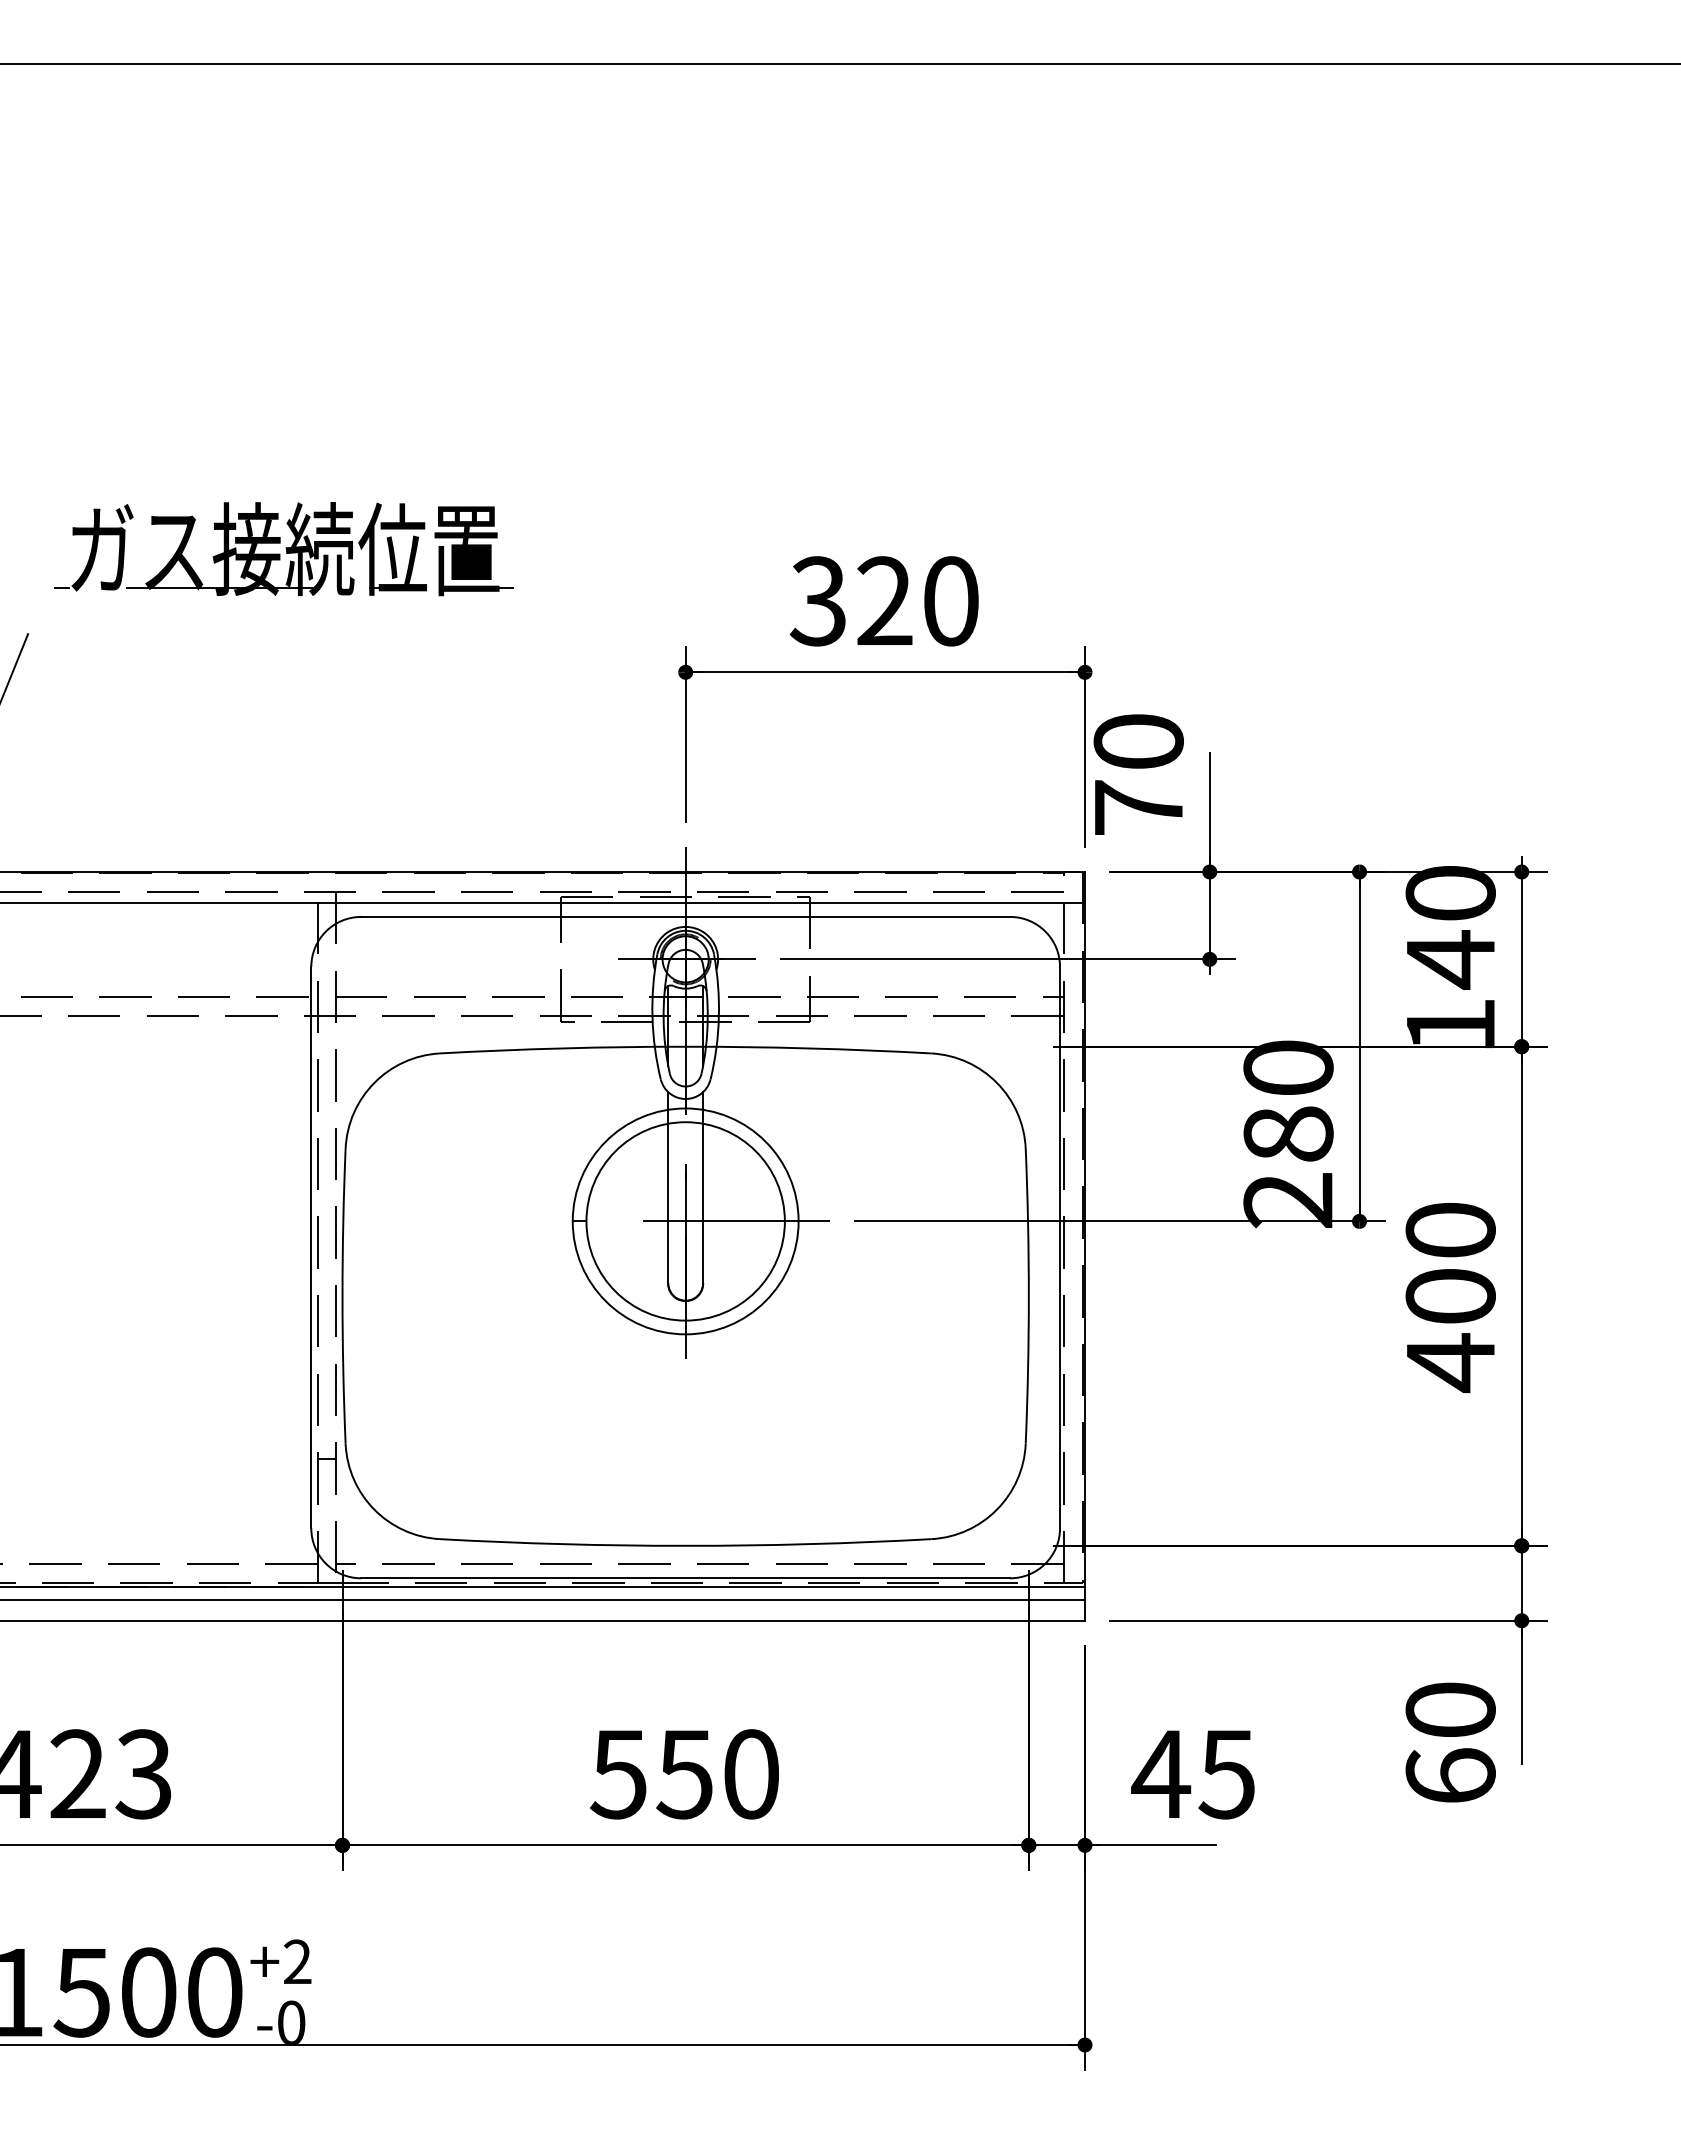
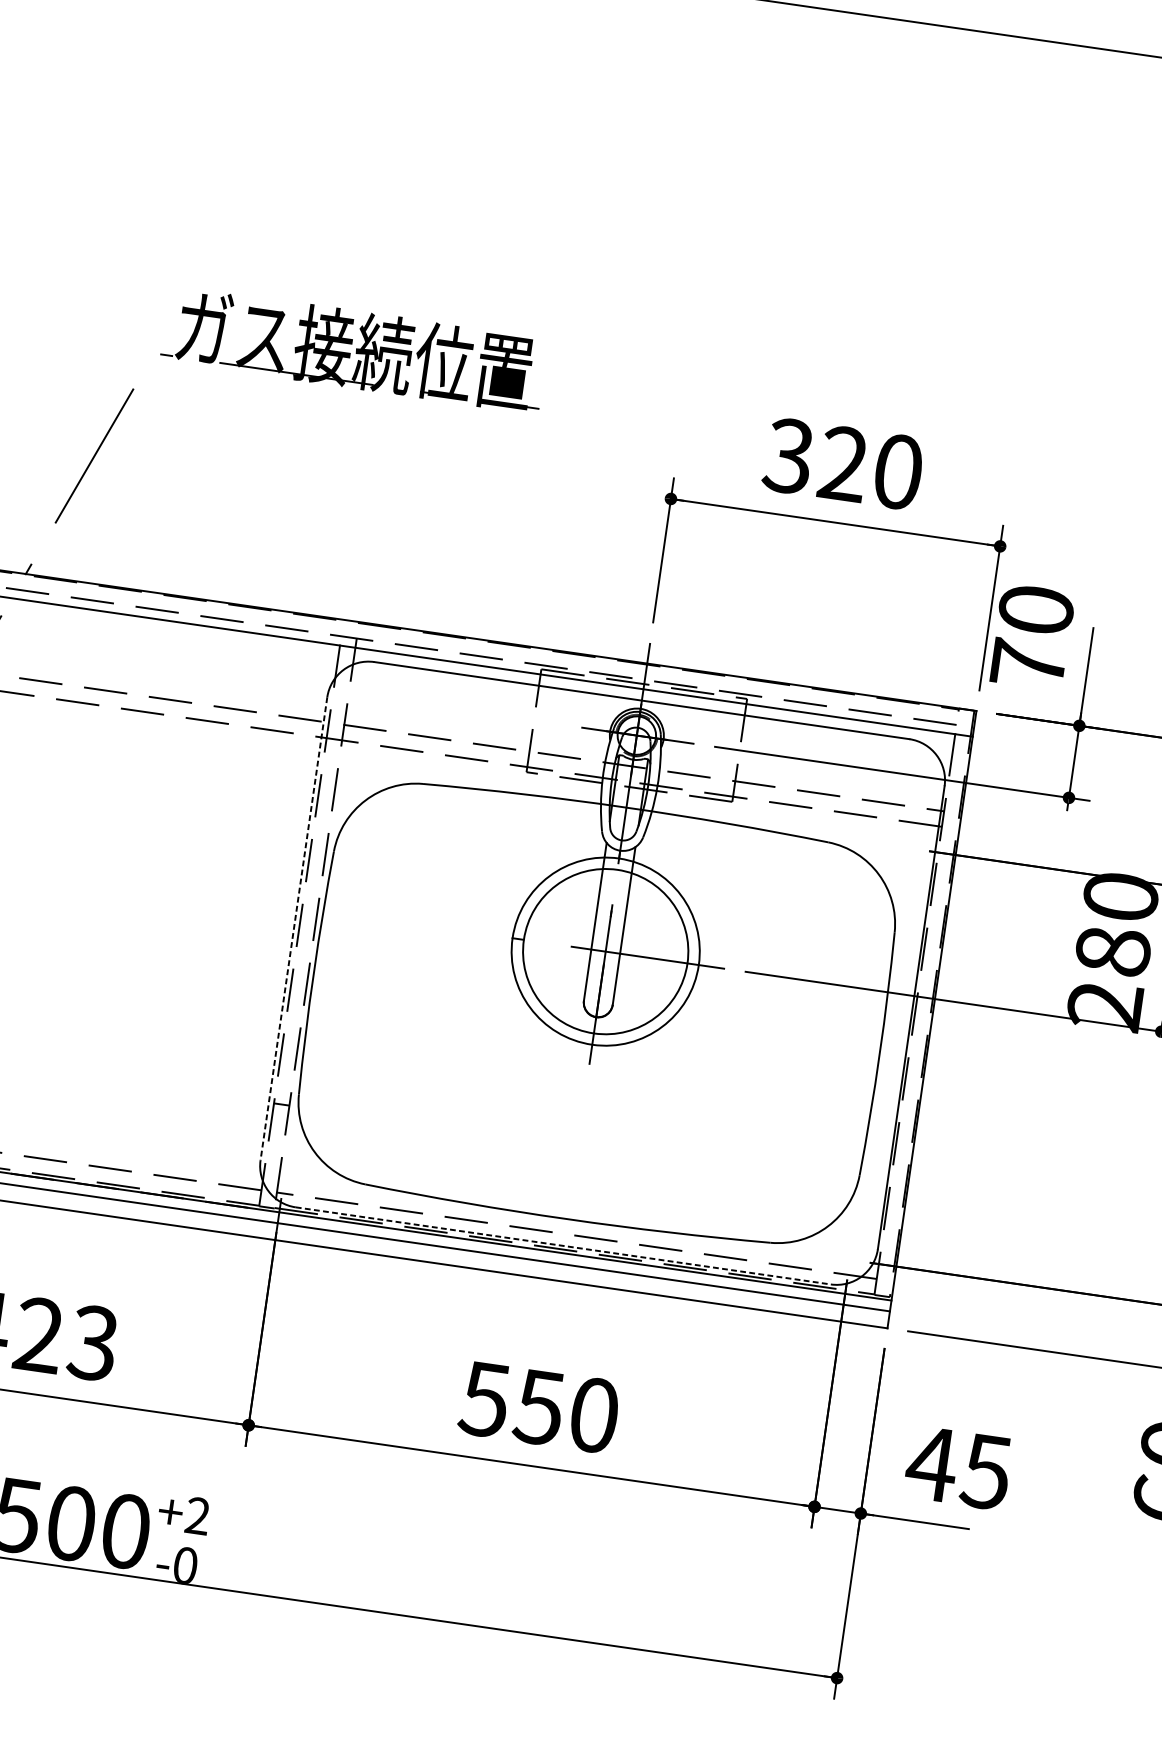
line: (311, 1247) -> (294, 928), solid -> dashed
line: (686, 1578) -> (563, 1246), solid -> dashed

